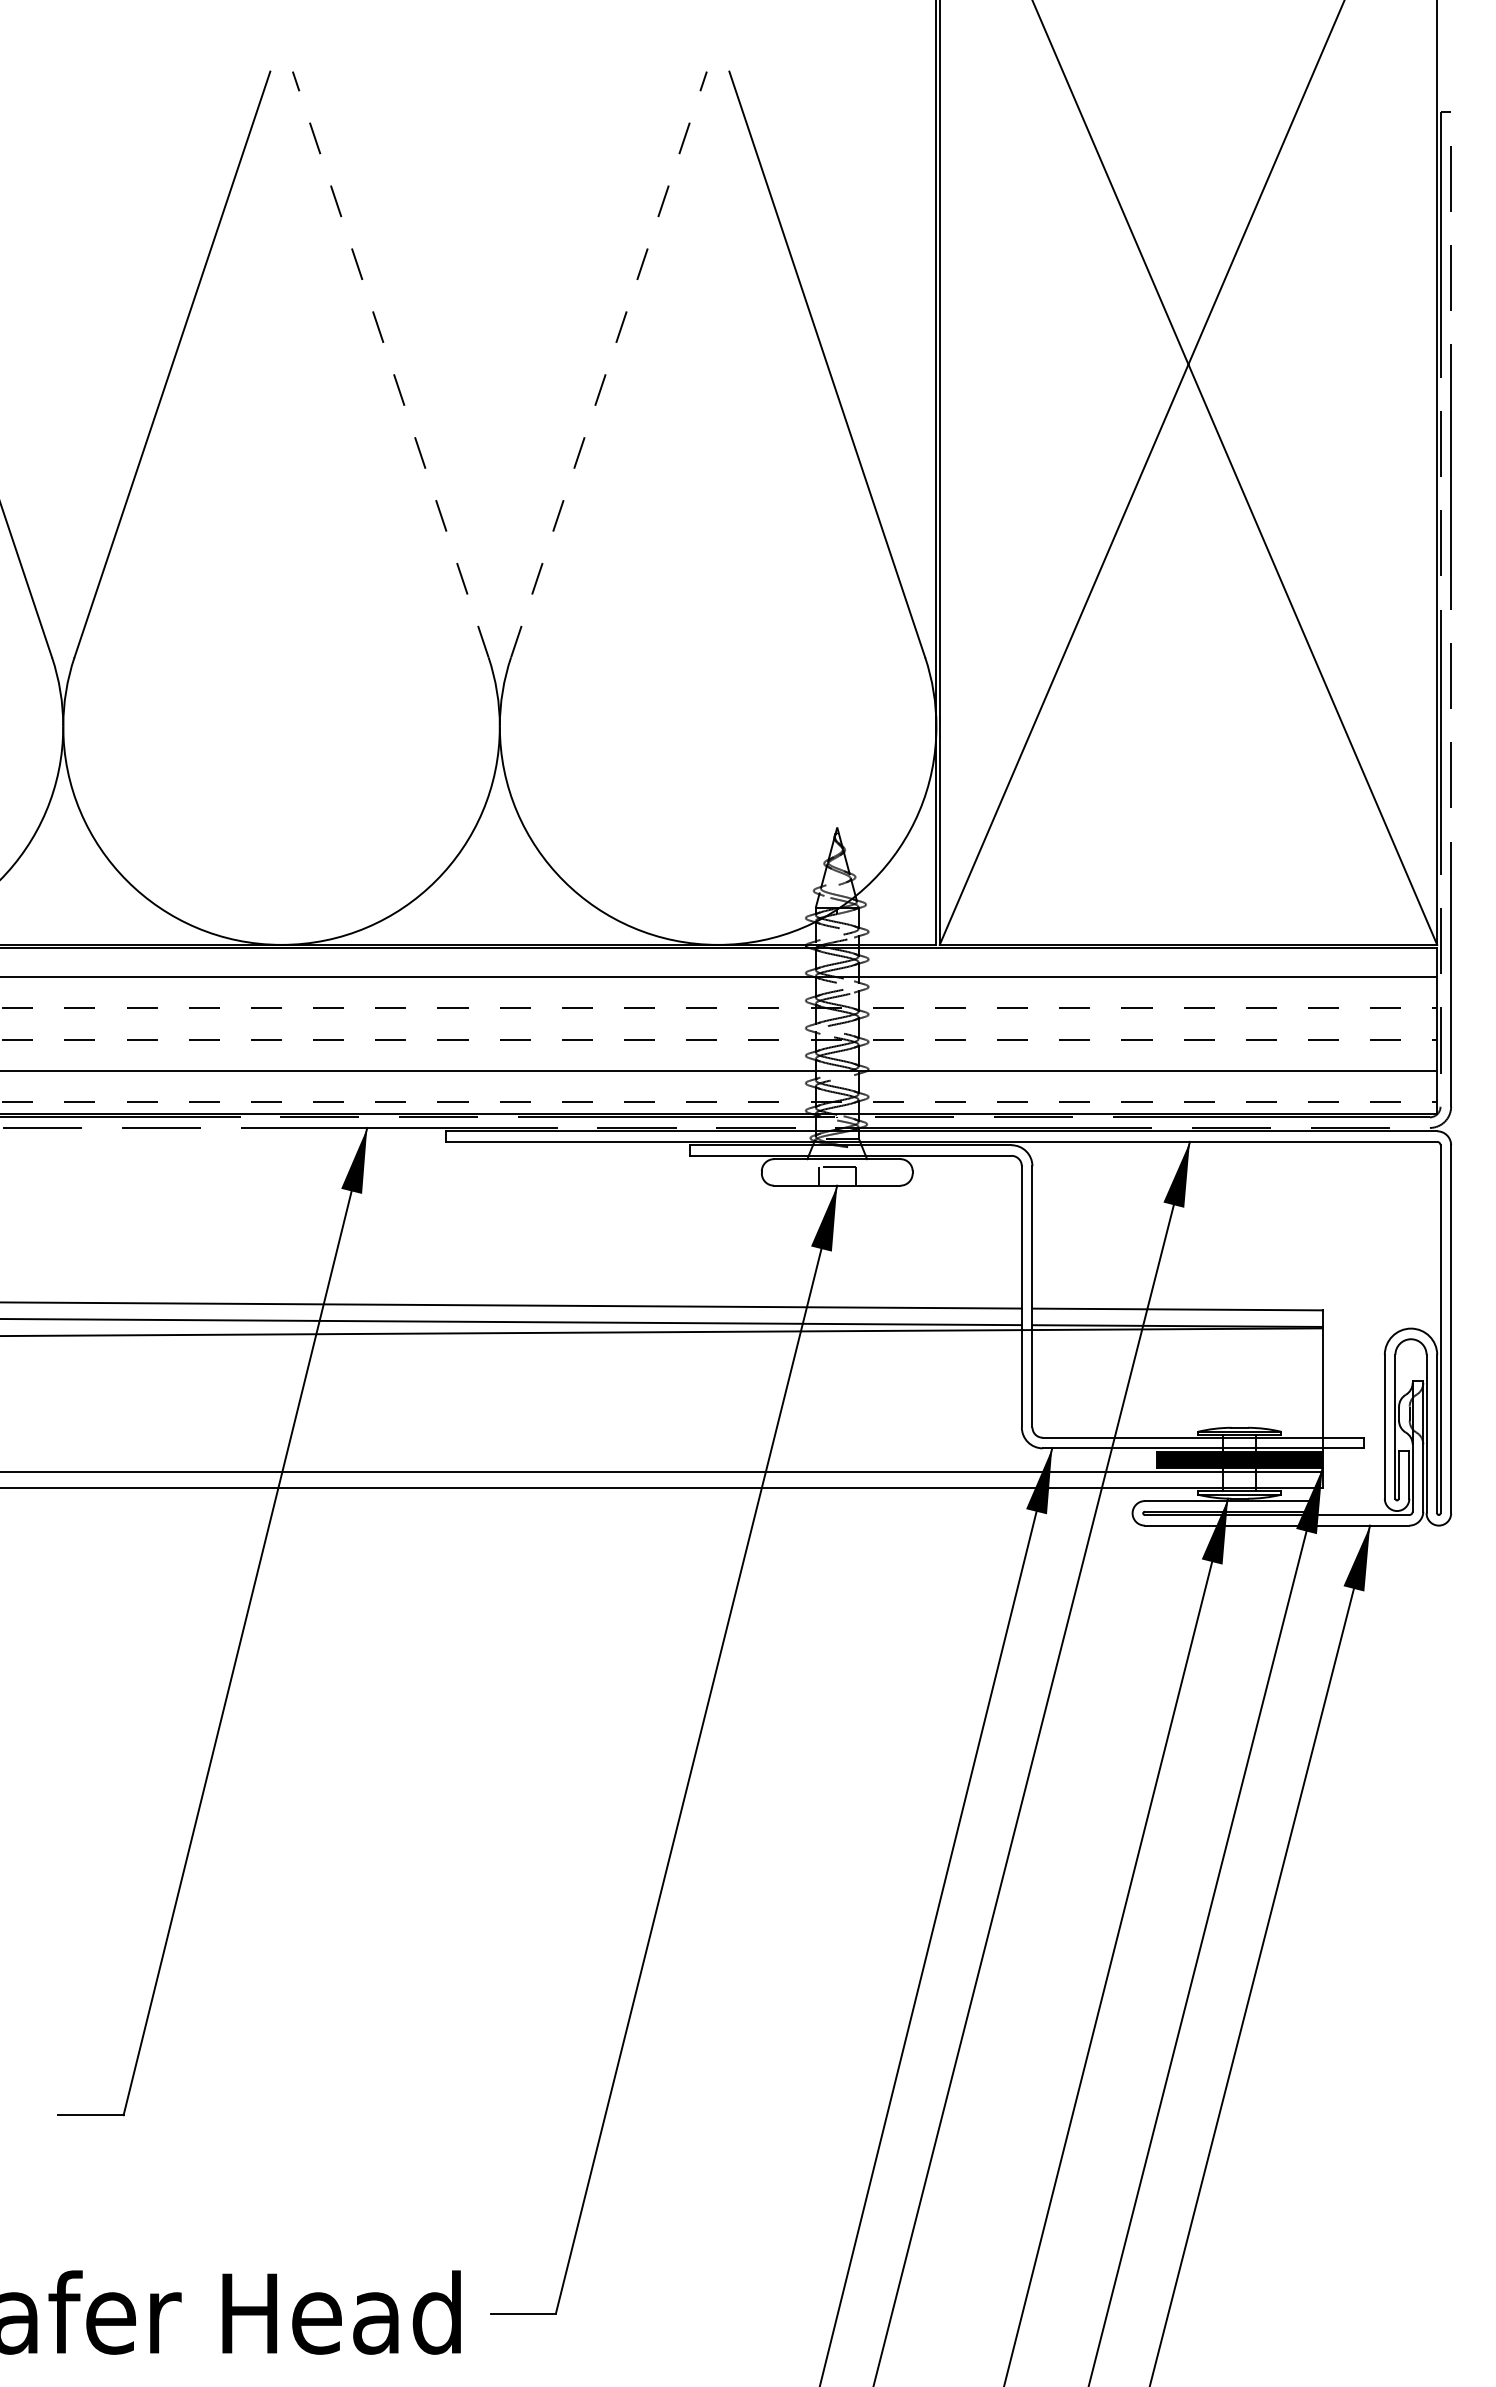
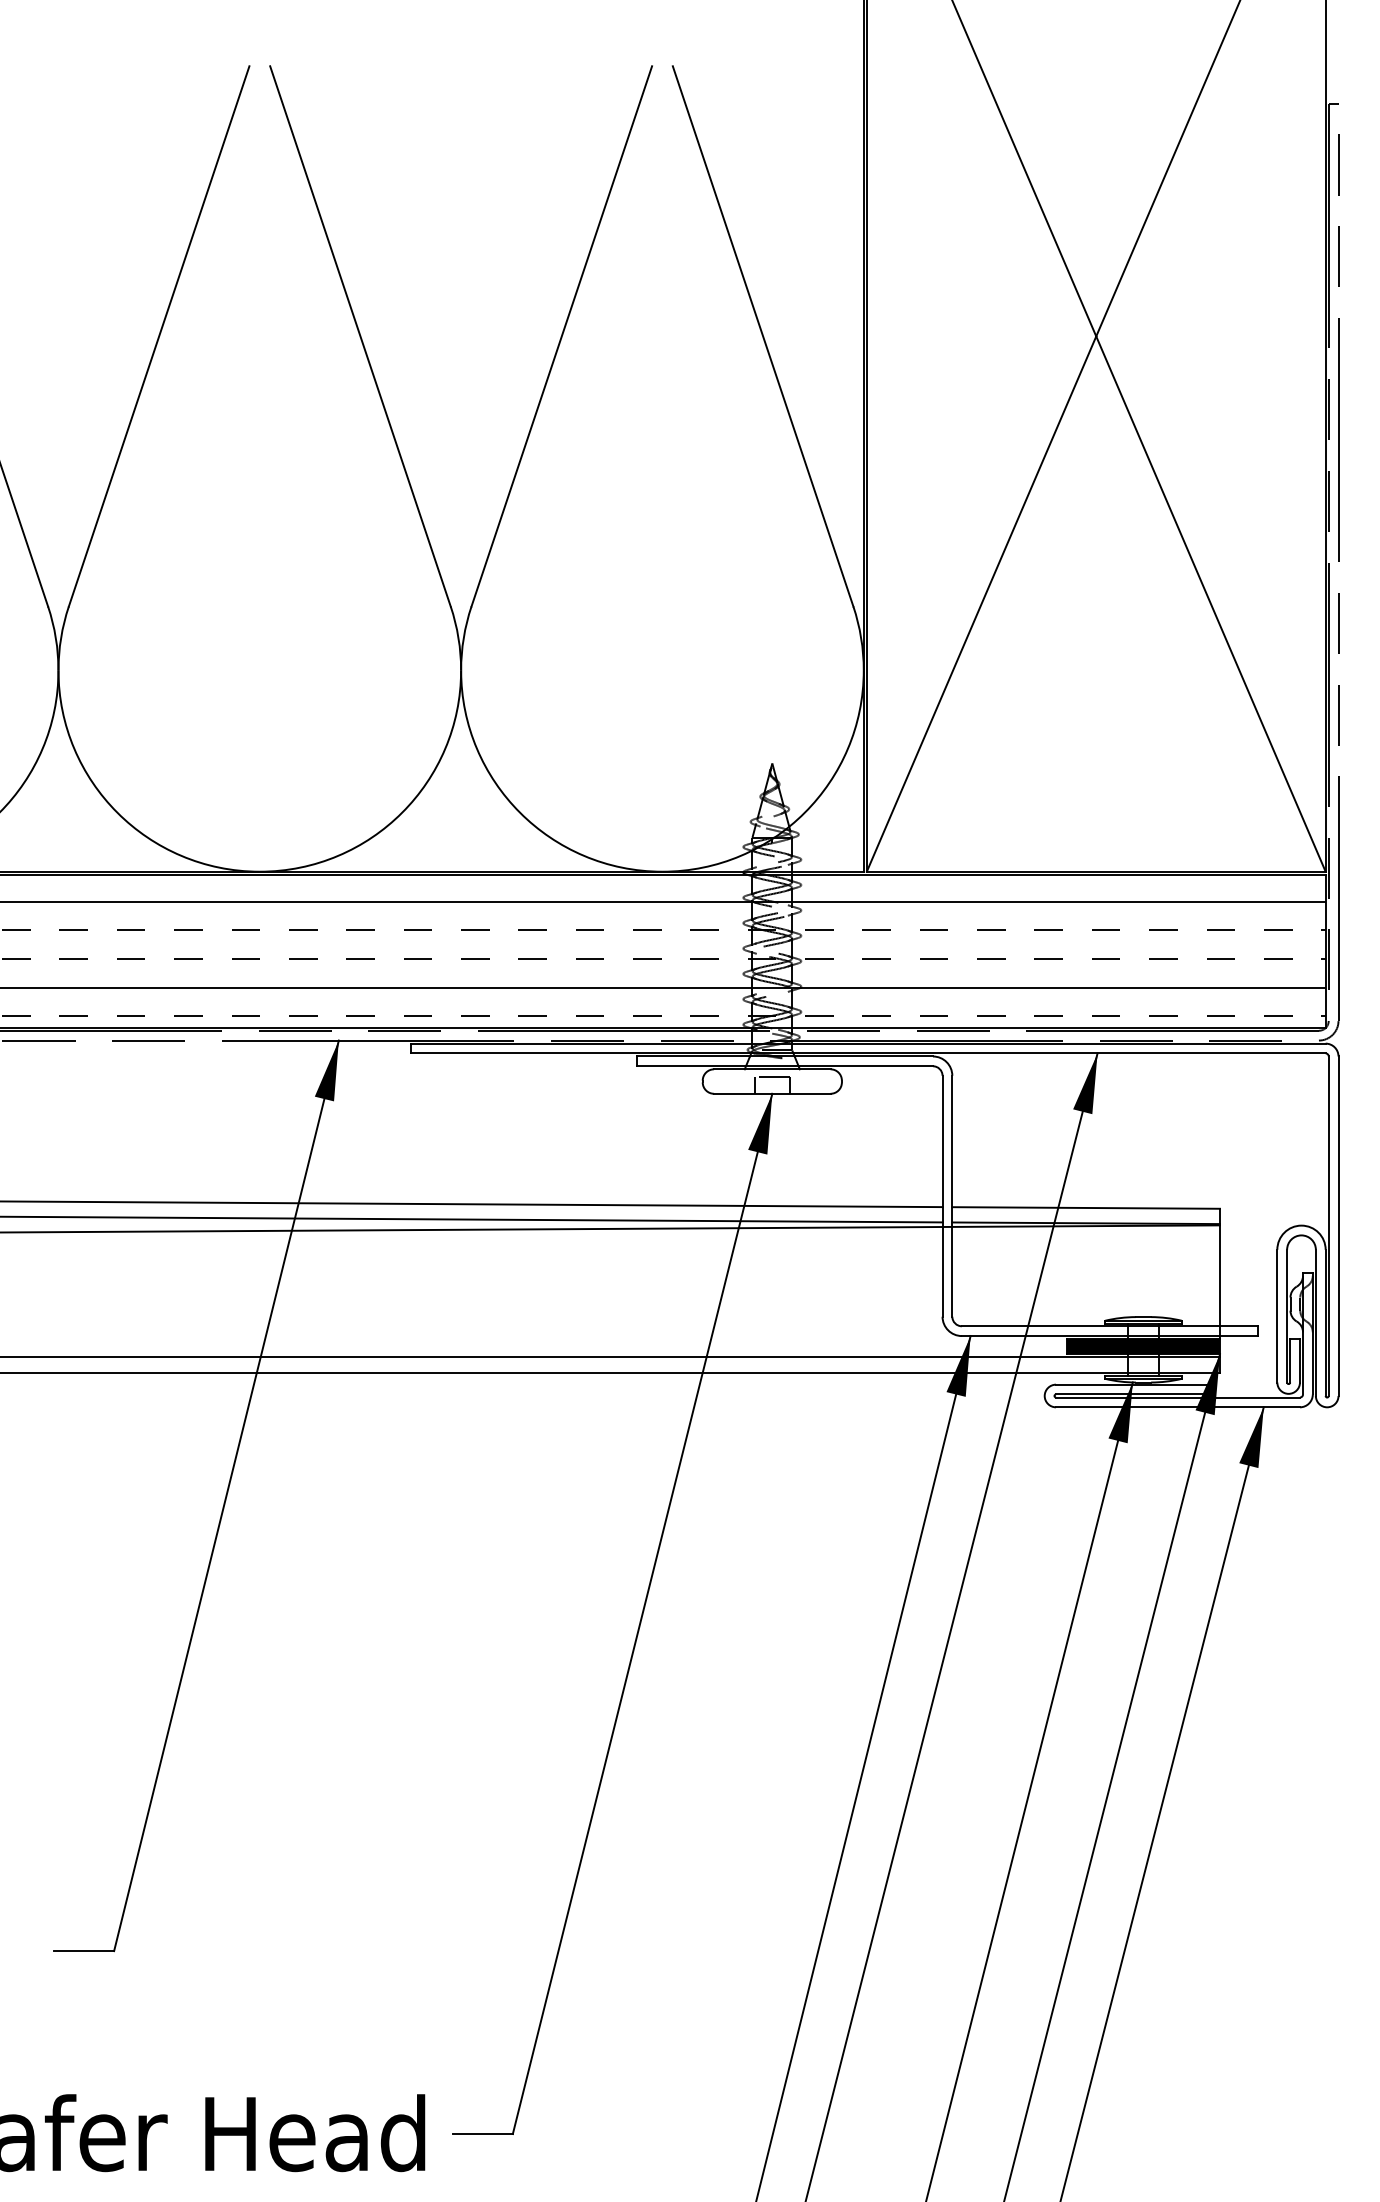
line: (390, 364) -> (360, 336), dashed -> solid
line: (608, 364) -> (561, 336), dashed -> solid

